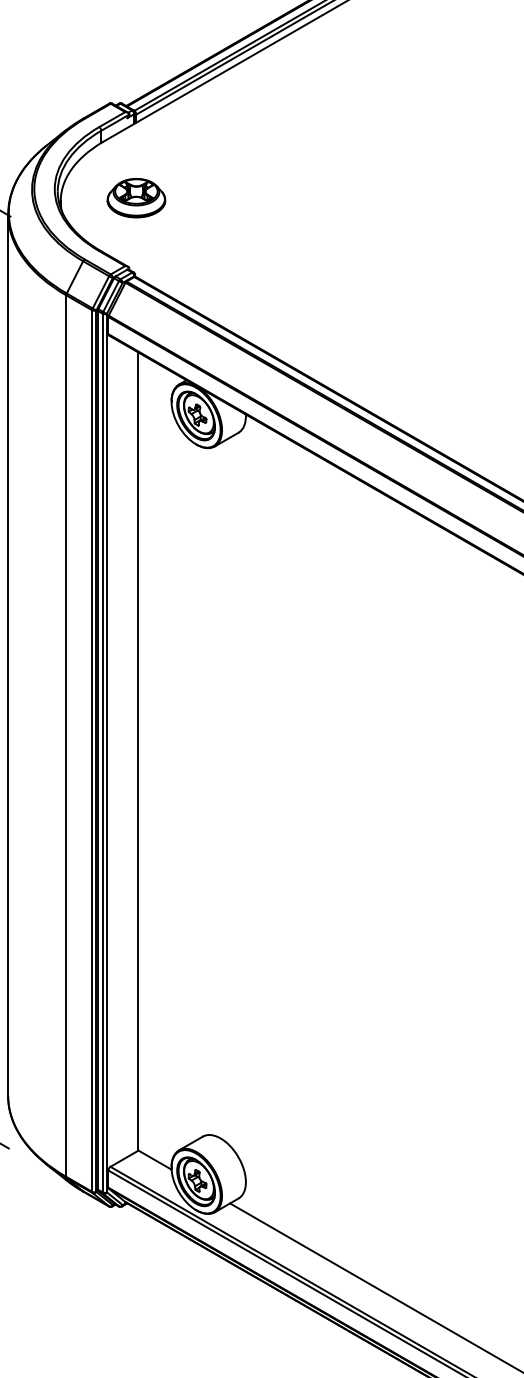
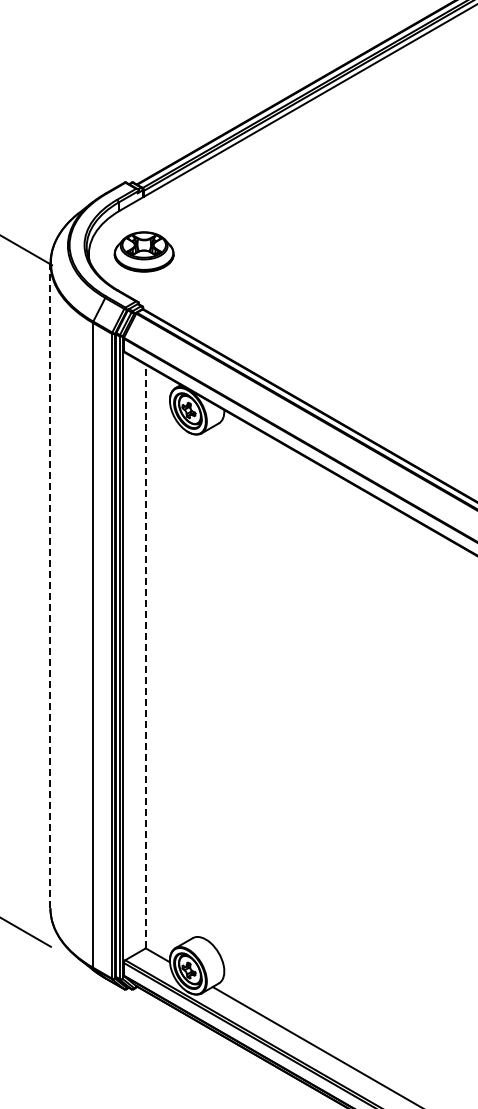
part: (136, 197) -> (144, 251), size x1.4
line: (8, 654) -> (50, 585), solid -> dashed
line: (138, 751) -> (145, 656), solid -> dashed

